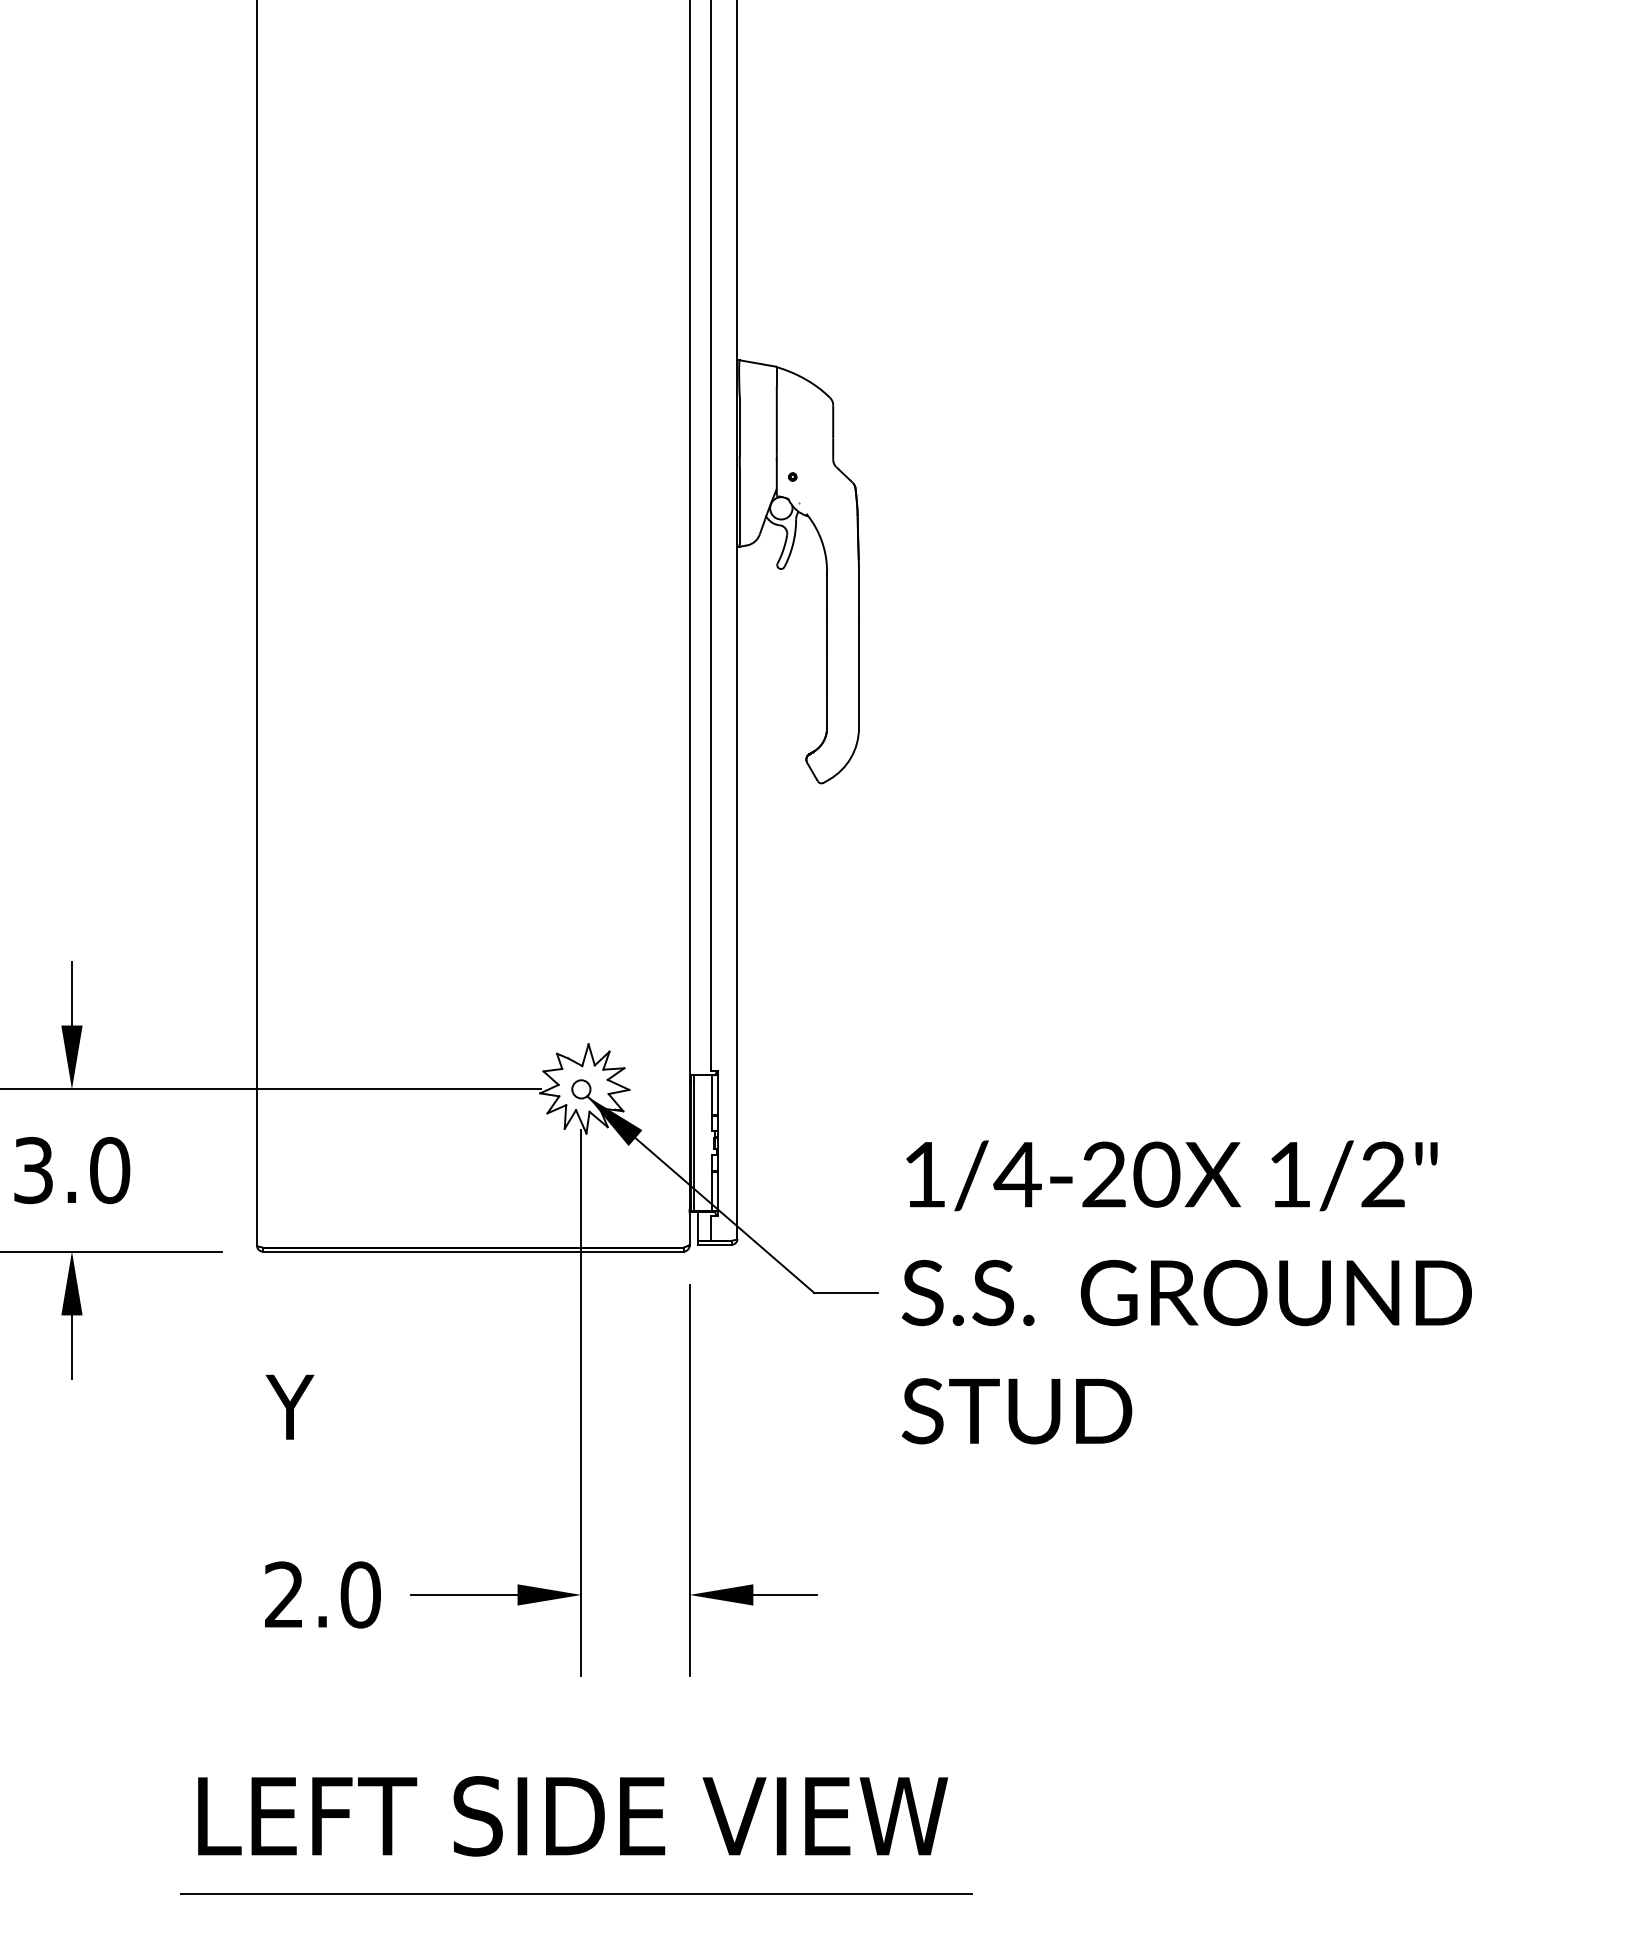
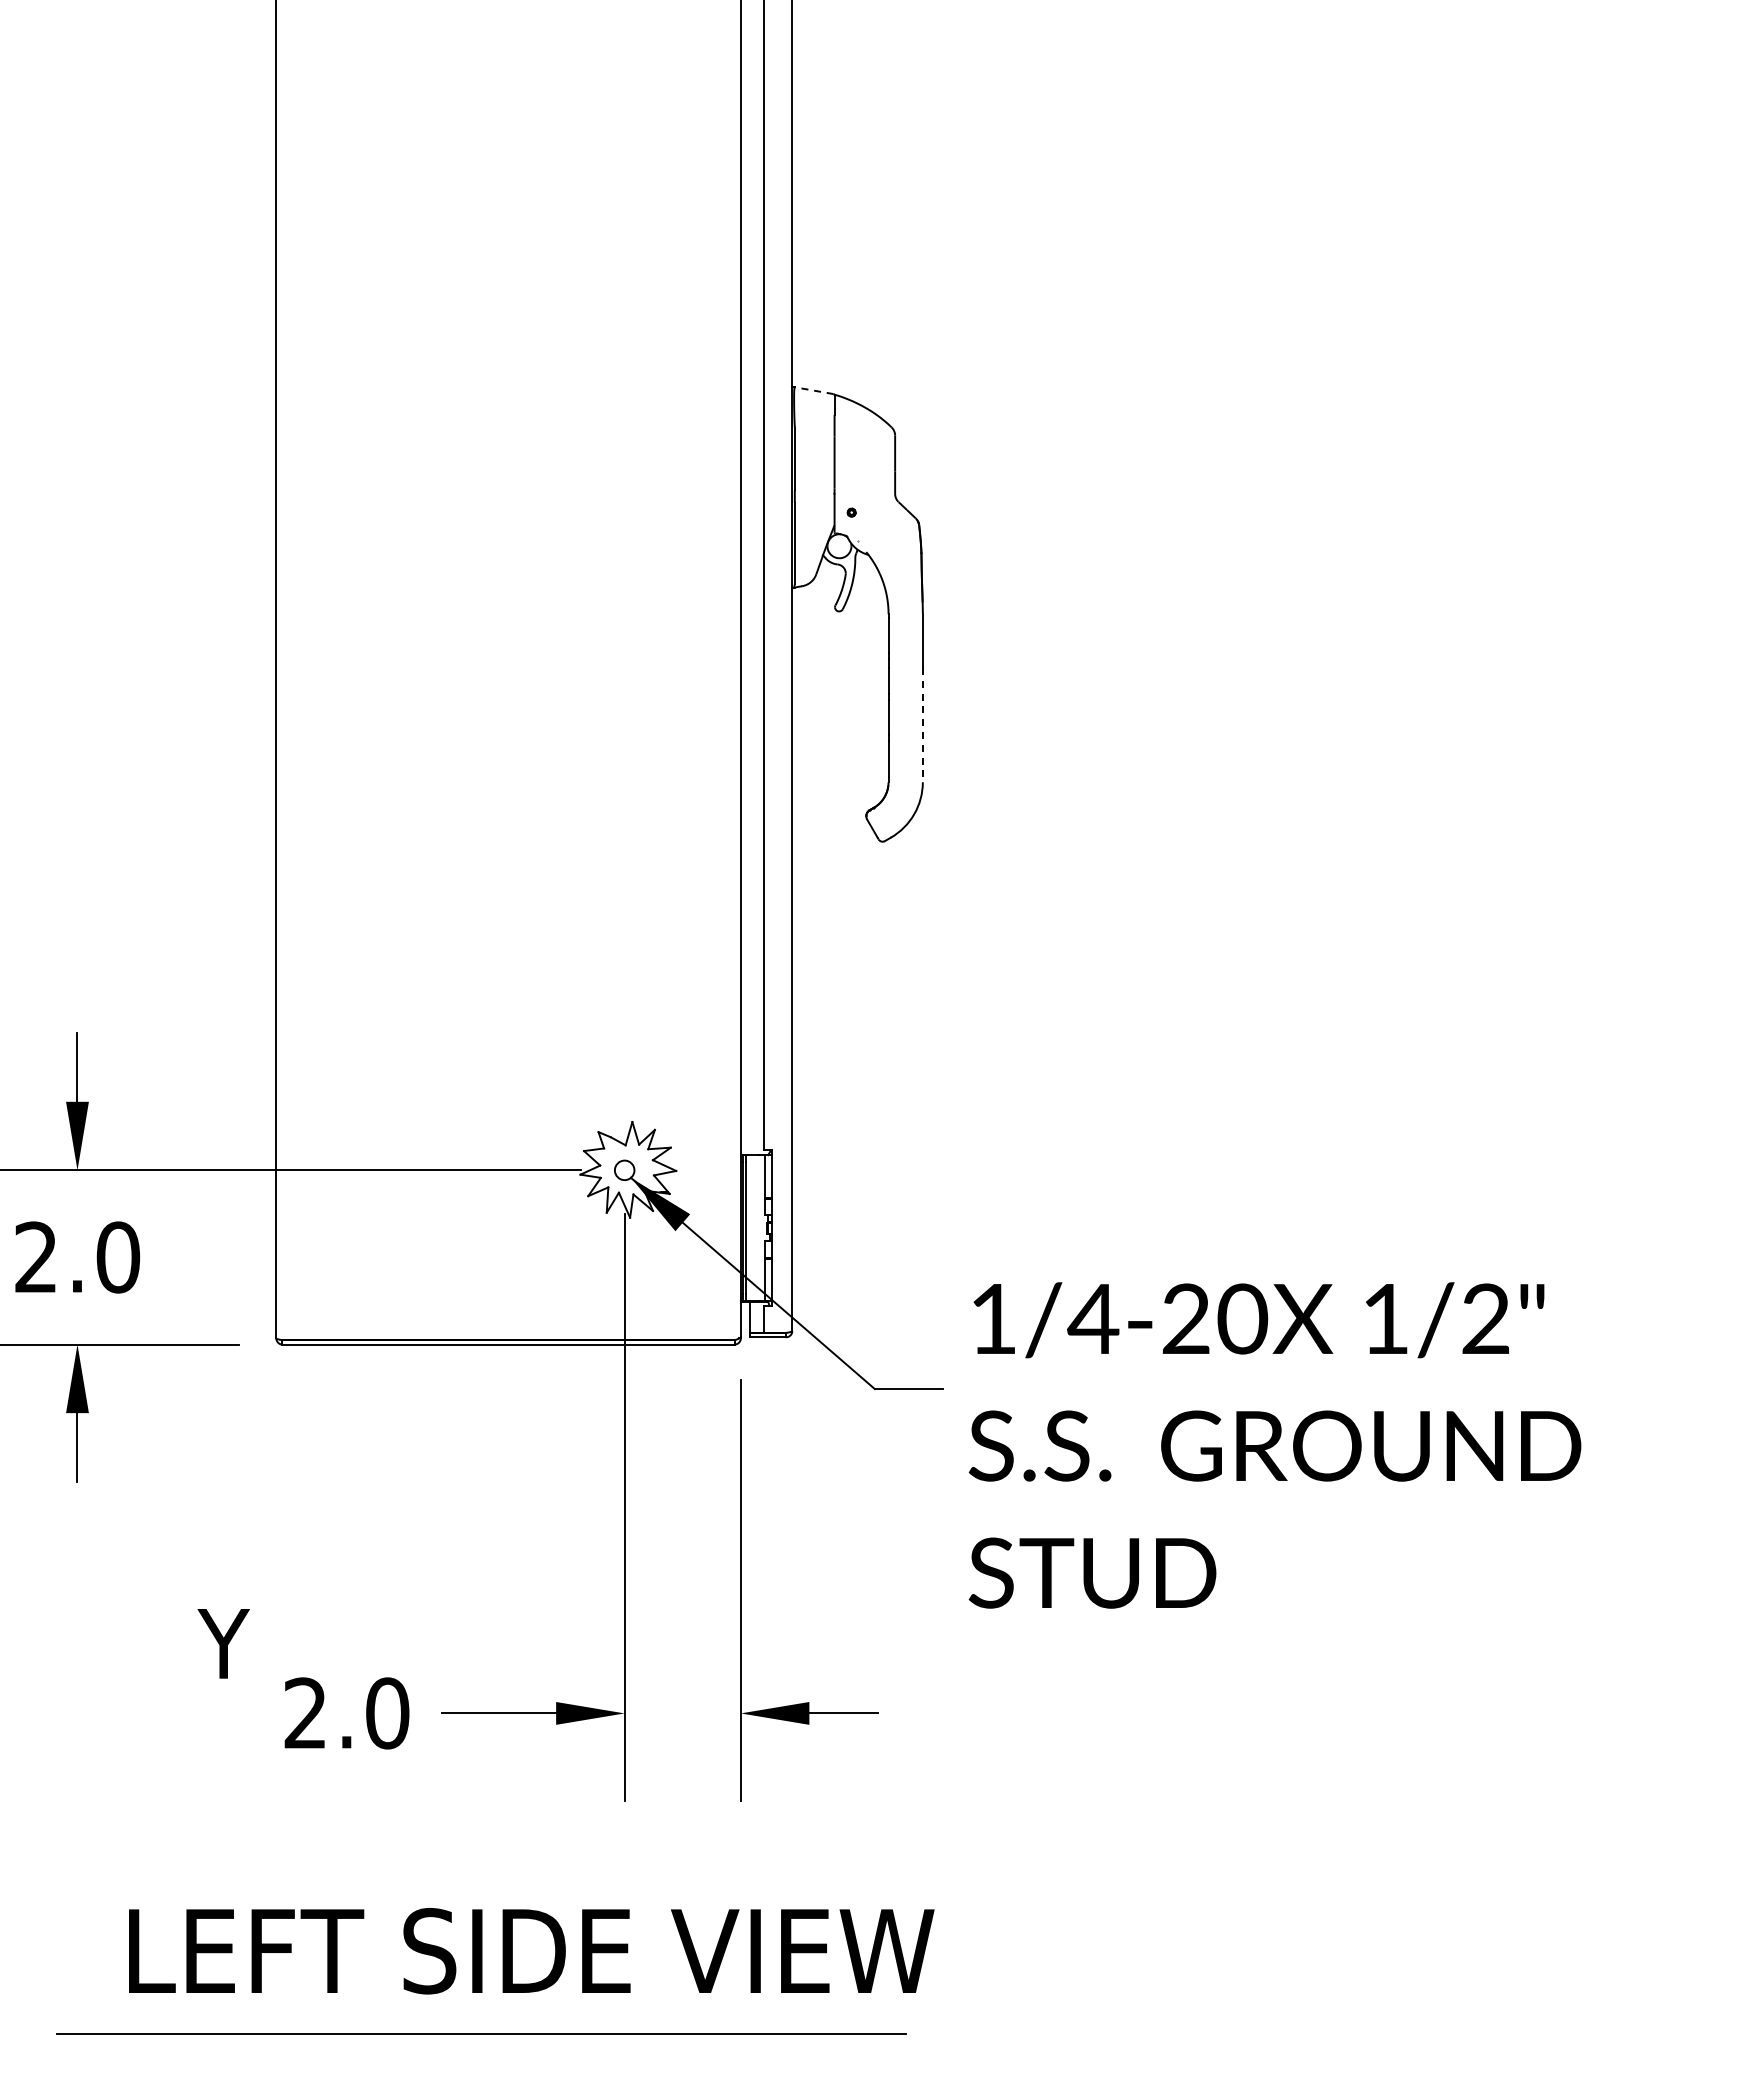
line: (758, 363) -> (814, 390), solid -> dashed
line: (858, 675) -> (922, 725), solid -> dashed
text: (32, 1170) -> (35, 1257), 3.0 -> 2.0
text: (1186, 1292) -> (1274, 1445), moved
text: (289, 1406) -> (223, 1643), moved
text: (572, 1816) -> (531, 1951), moved
line: (576, 1892) -> (481, 2033), moved

